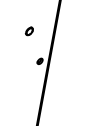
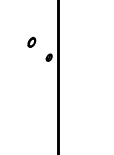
part: (29, 30) -> (31, 41), moved

